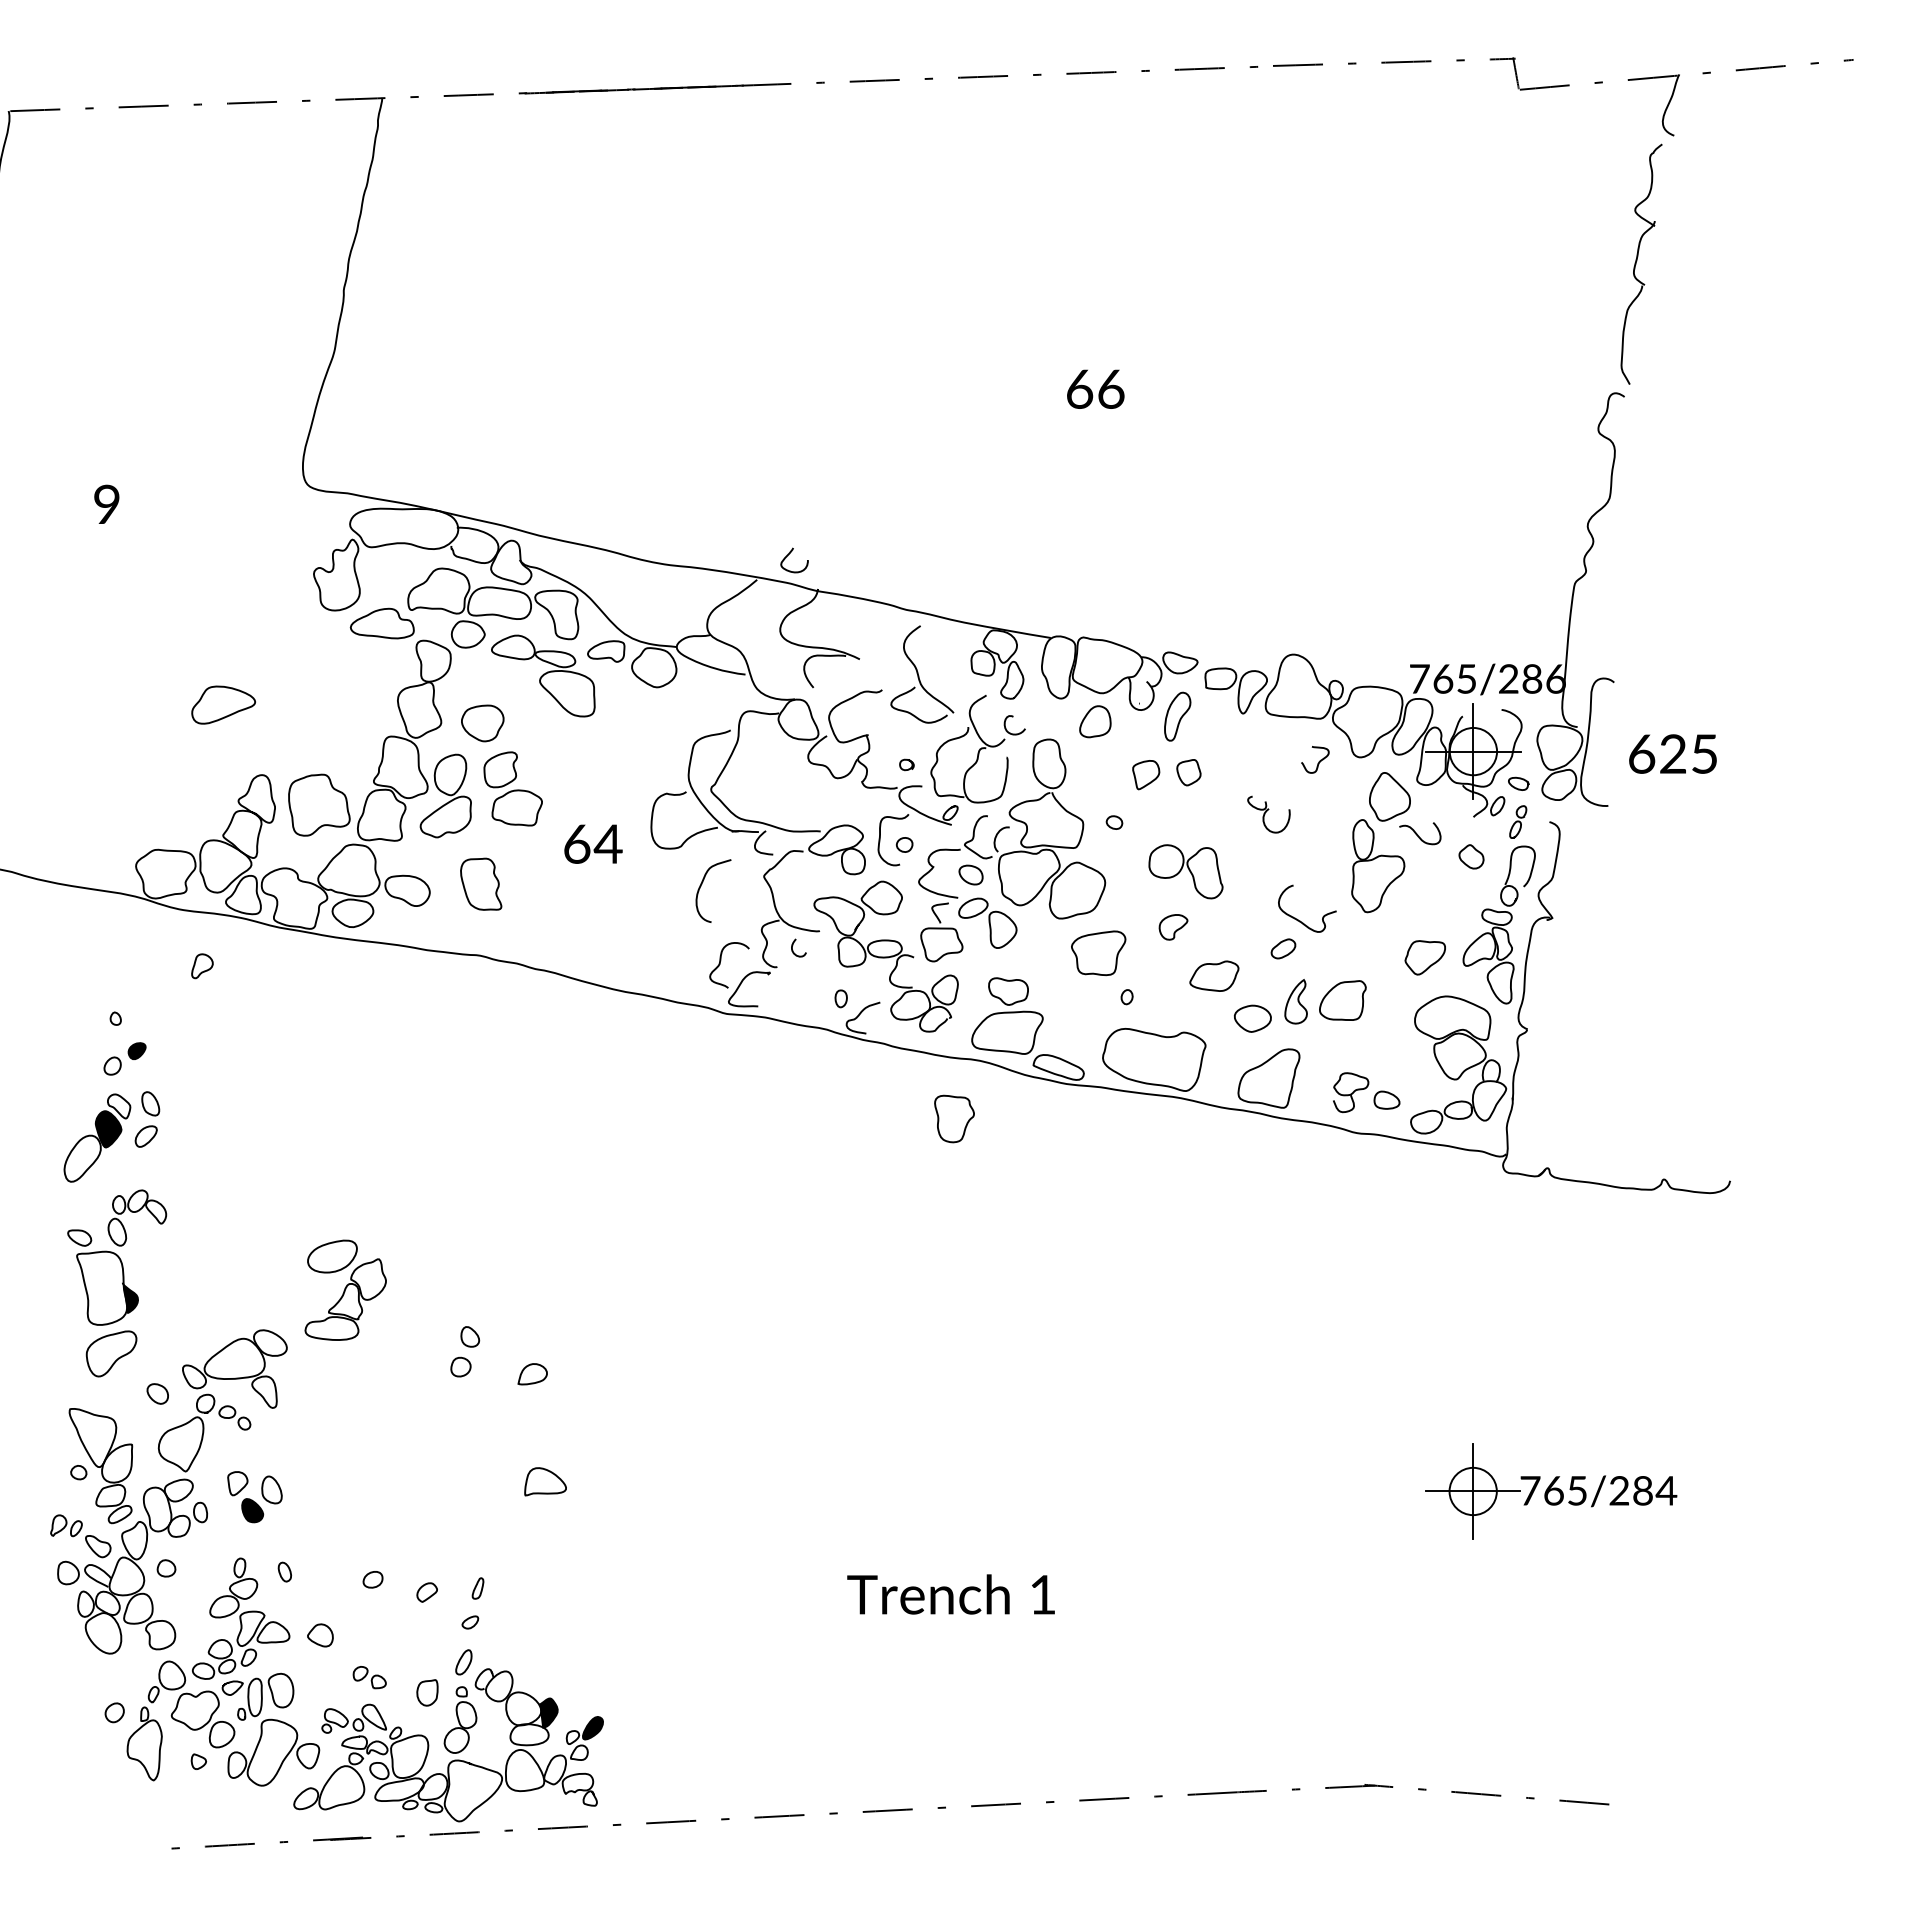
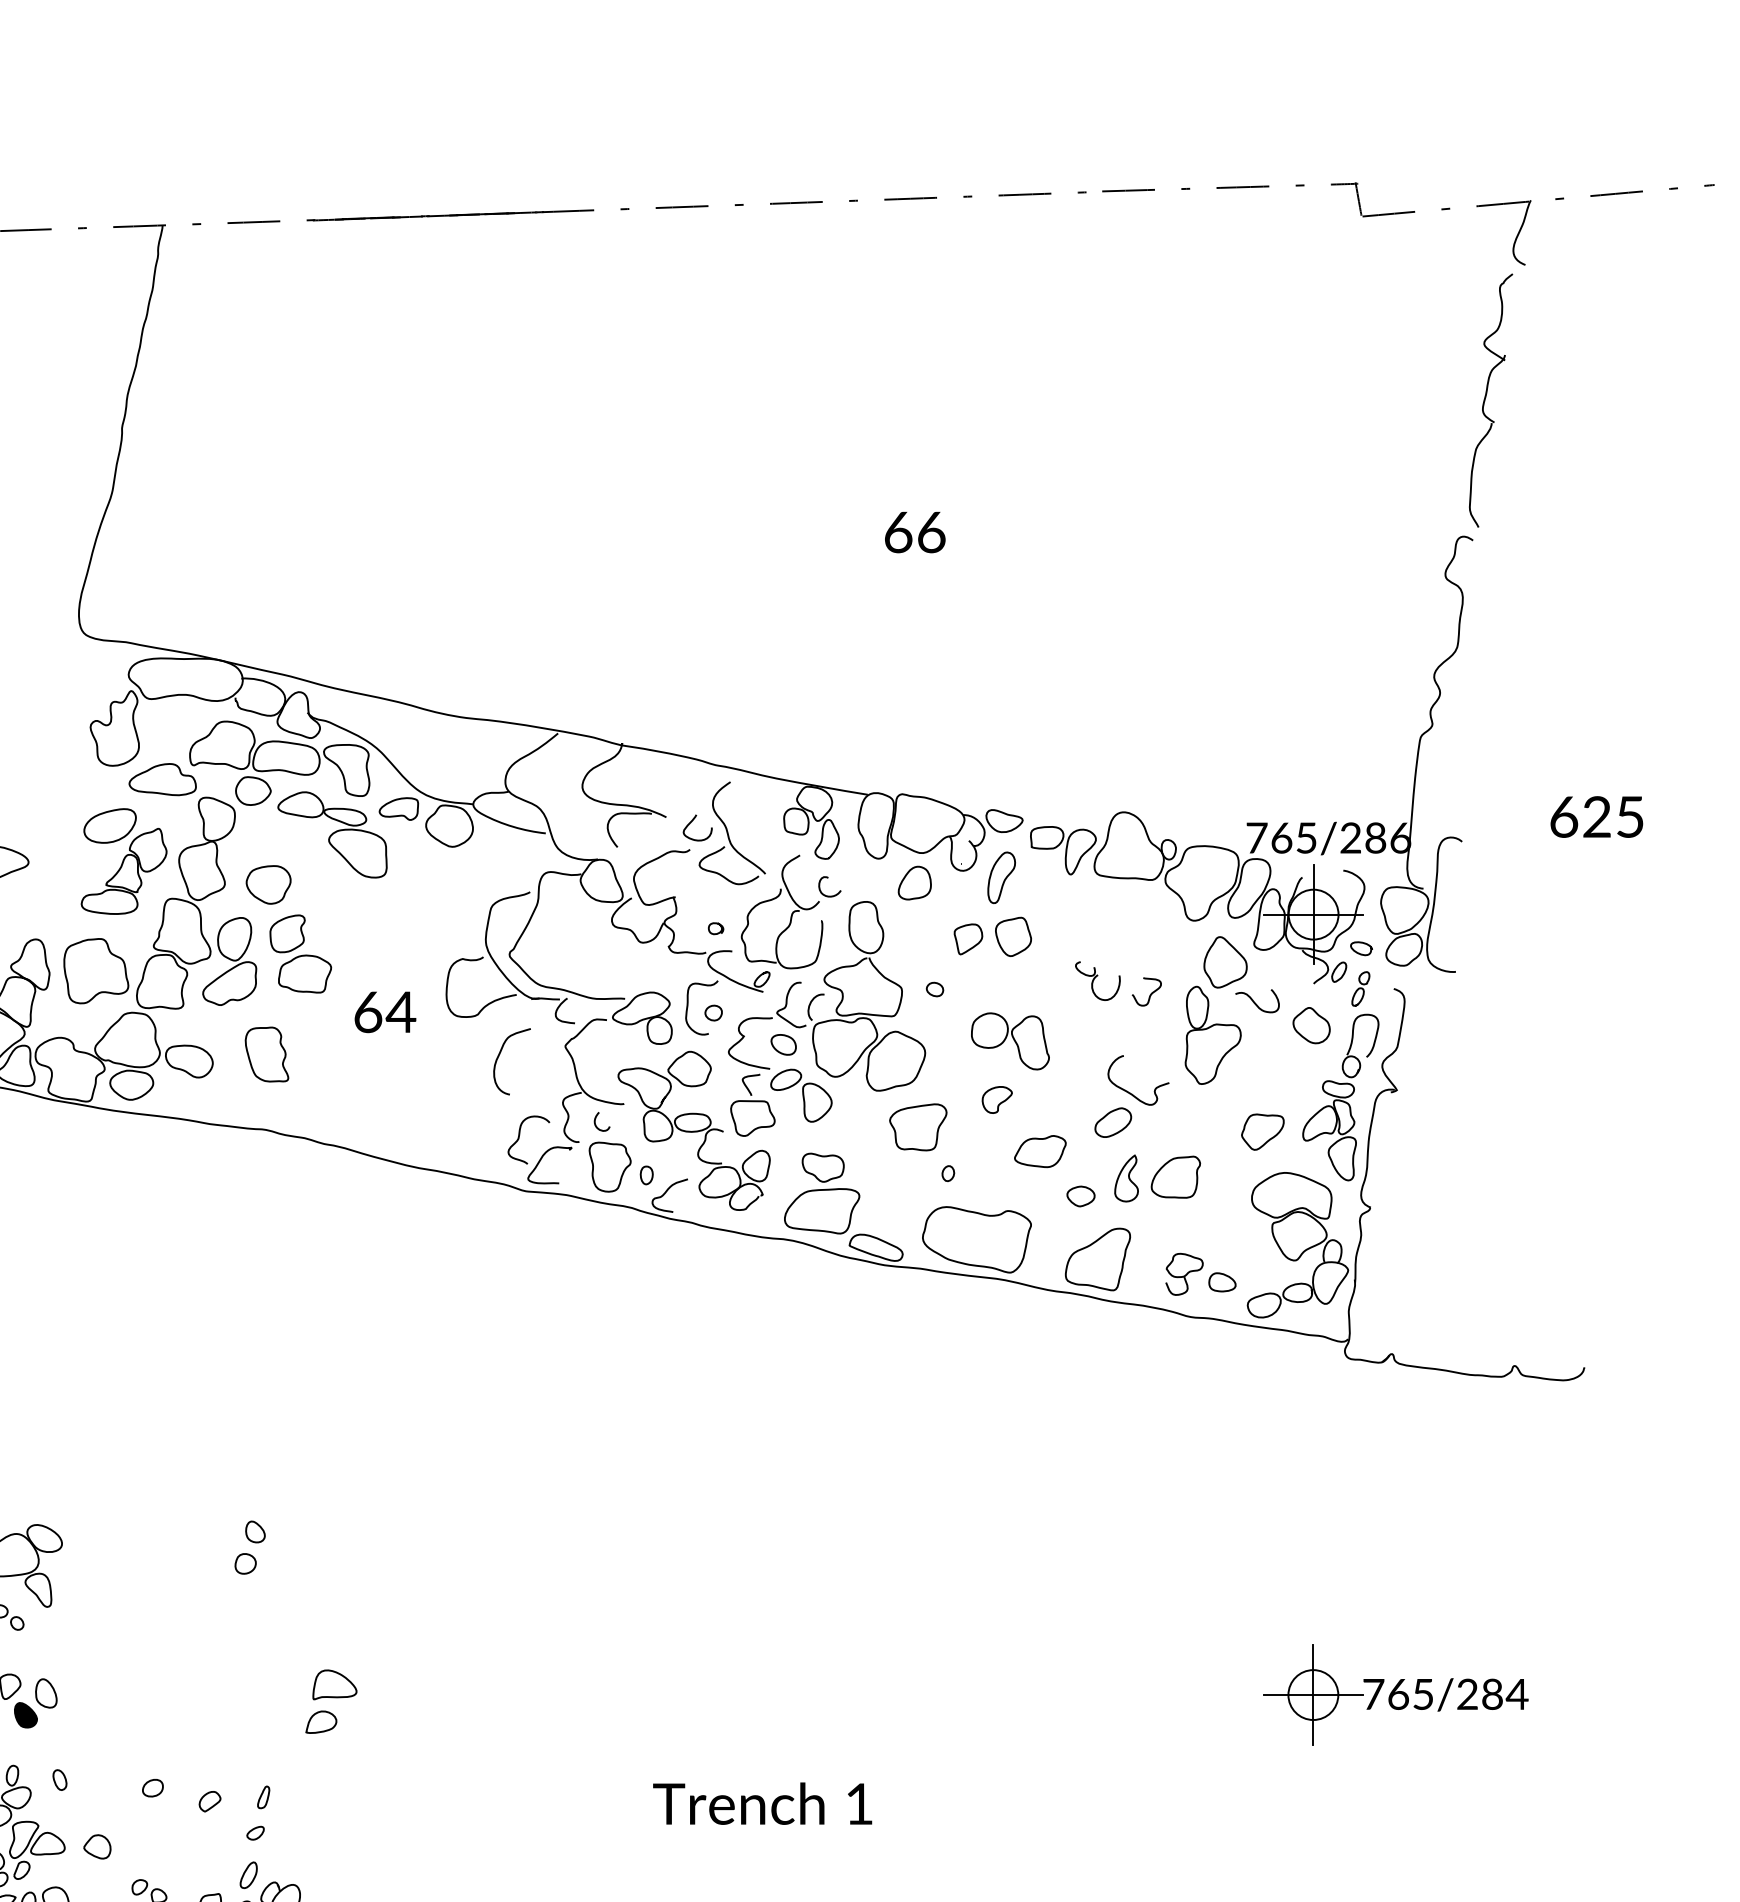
curve: (789, 554) -> (692, 821), moved
text: (1672, 753) -> (1596, 816), moved
curve: (1318, 761) -> (1150, 993), moved
part: (1188, 772) -> (1013, 936), size x1.43
part: (1471, 856) -> (1311, 1025), size x1.43
part: (1283, 948) -> (1113, 1122), size x1.43
part: (1252, 1018) -> (1080, 1196), size x0.71
part: (954, 1118) -> (610, 1166), moved
part: (345, 1289) -> (123, 860), moved
part: (532, 1374) -> (321, 1722), moved

